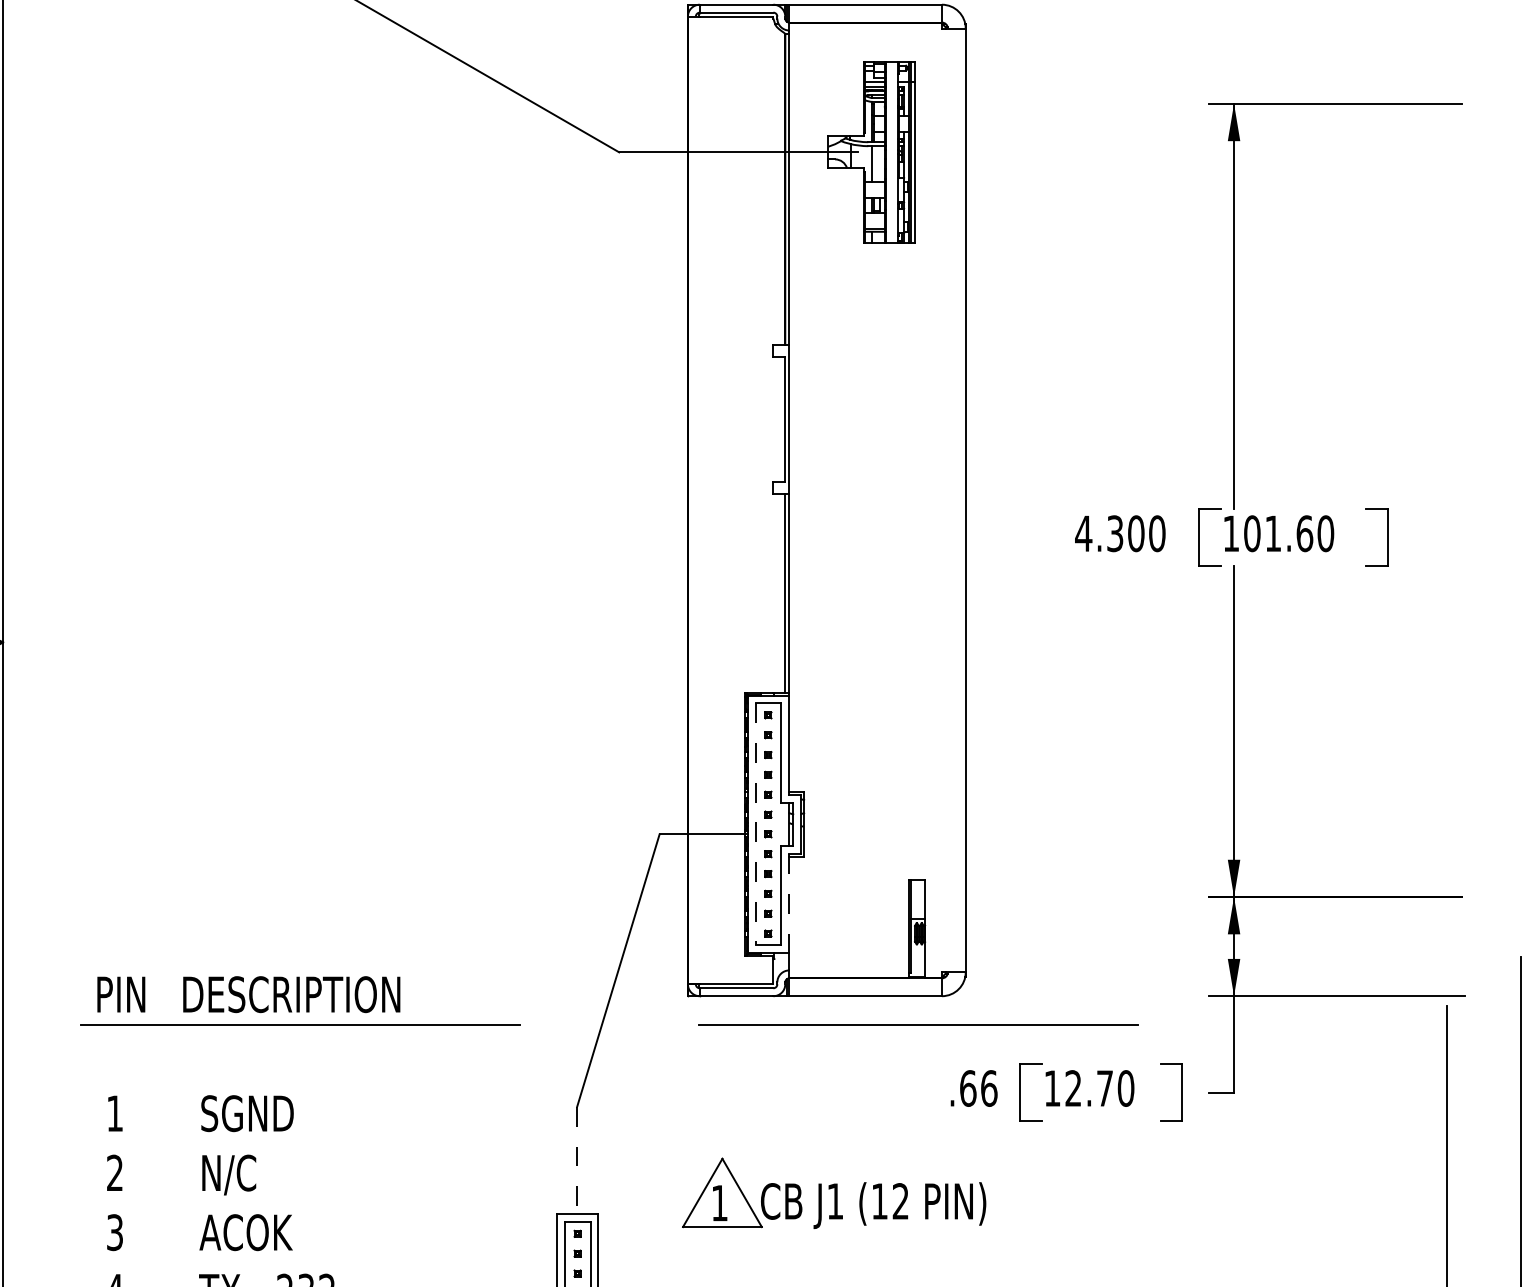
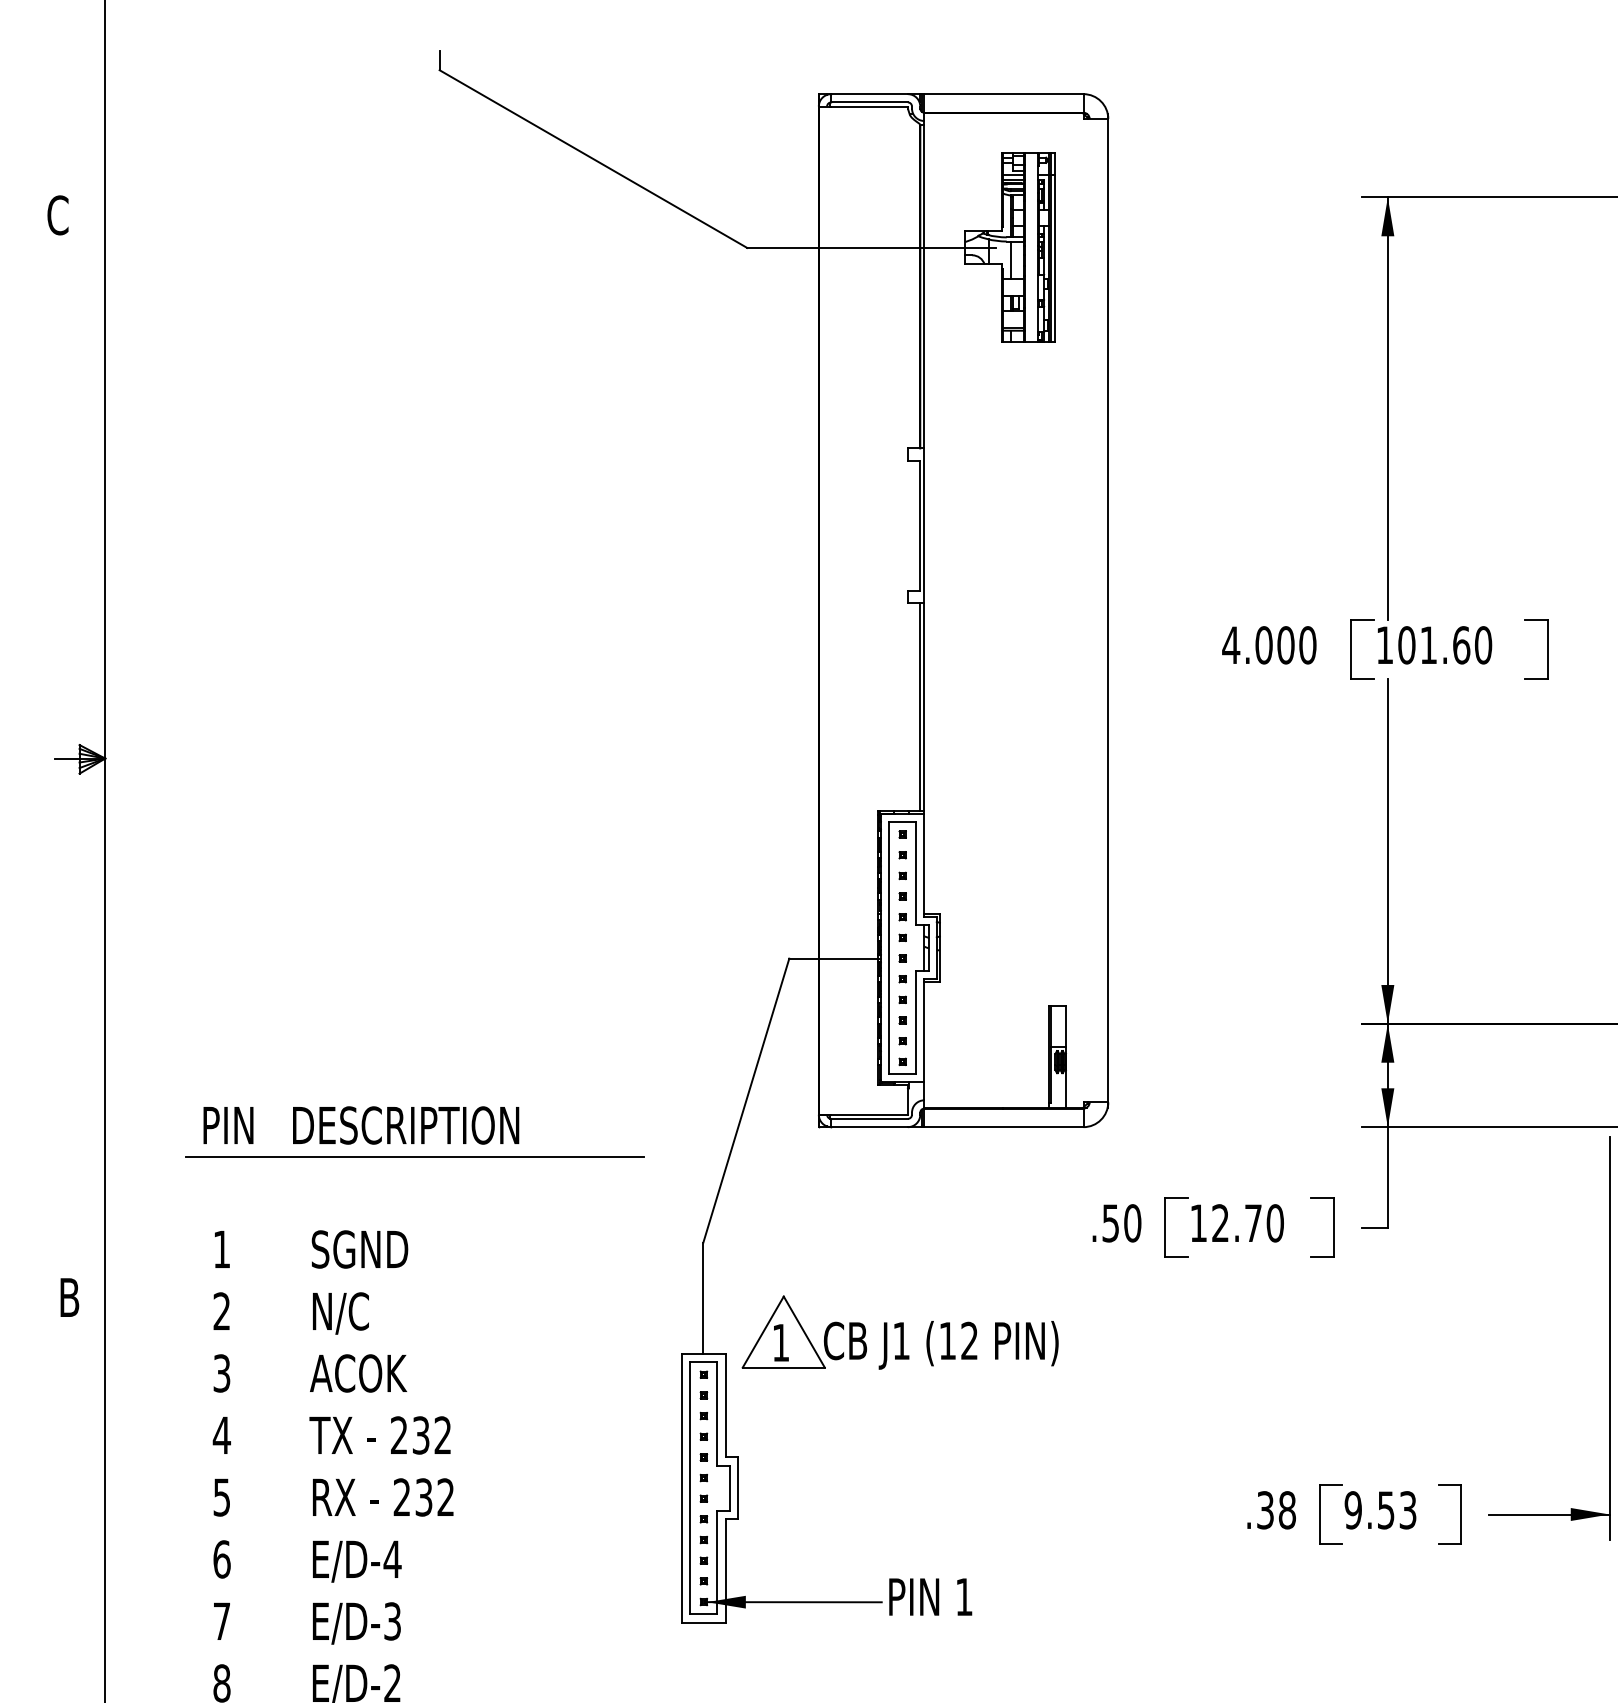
text: (1114, 533) -> (1263, 645), 4.300 -> 4.000
line: (755, 824) -> (889, 948), dashed -> solid
line: (789, 903) -> (924, 1030), dashed -> solid
line: (917, 1024) -> (1058, 1156), removed
text: (978, 1088) -> (1121, 1223), .66 -> .50
line: (577, 1160) -> (703, 1298), dashed -> solid
part: (833, 1193) -> (899, 1332), moved

